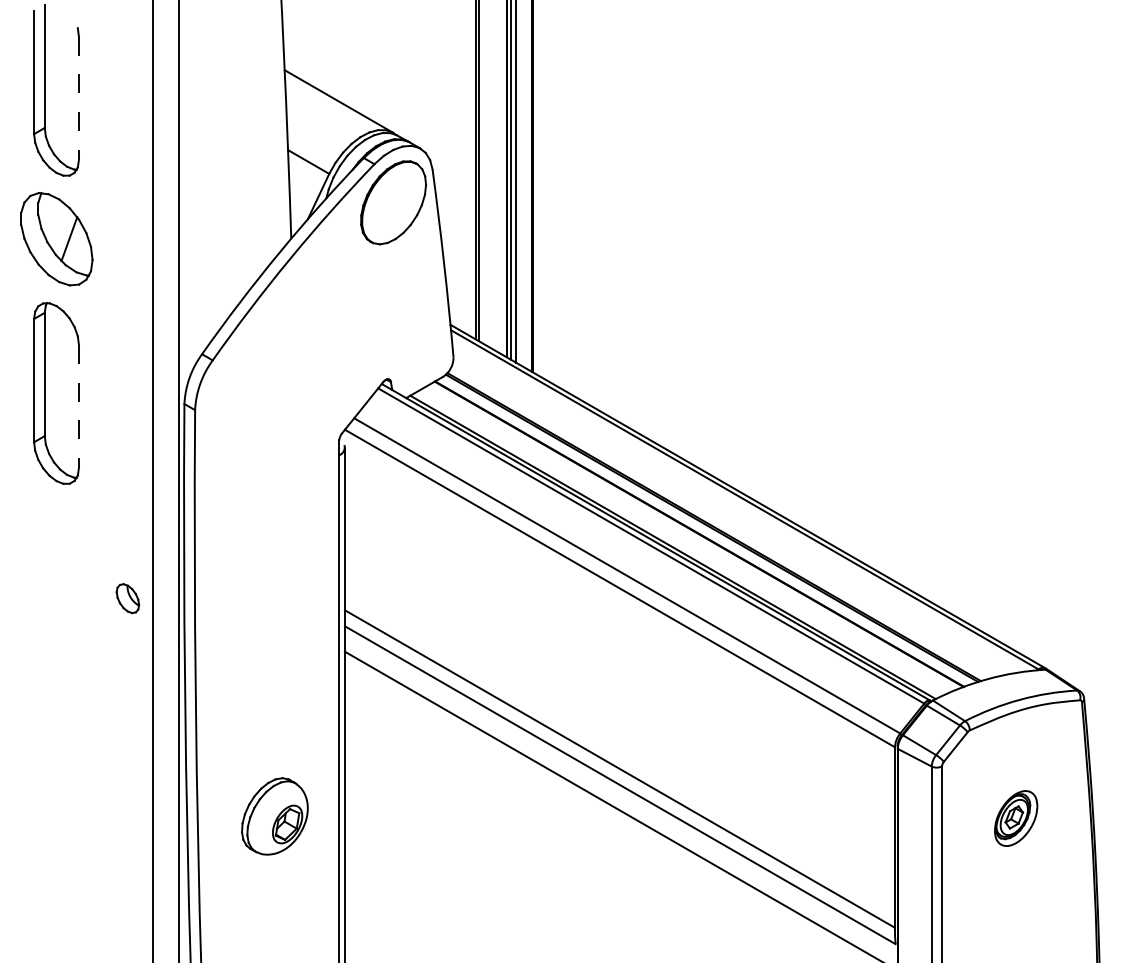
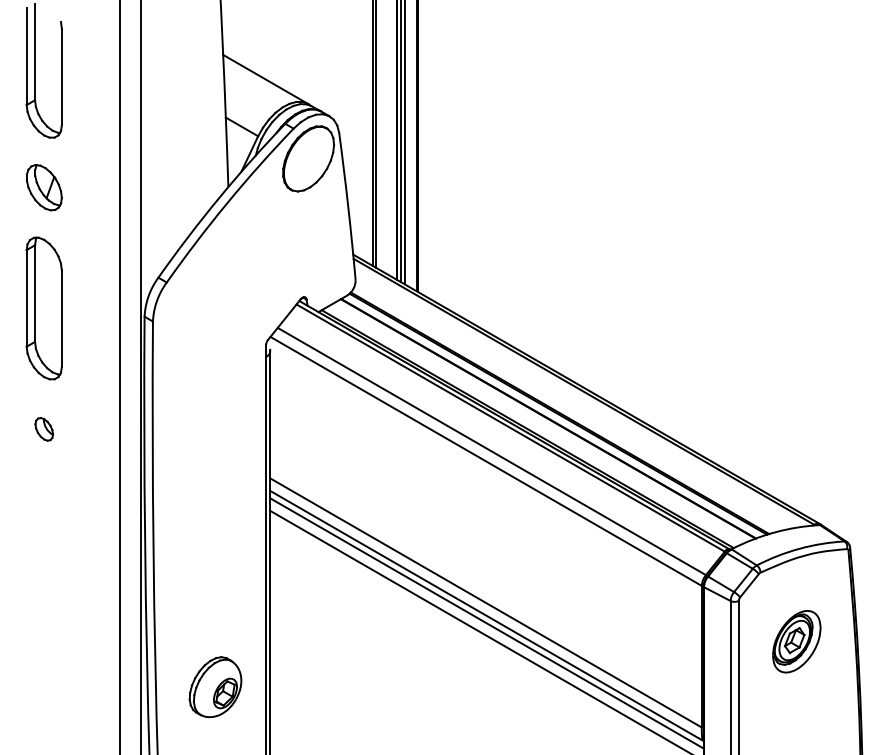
line: (78, 98) -> (61, 77), dashed -> solid
part: (55, 239) -> (43, 187), size x0.62
line: (78, 407) -> (61, 319), dashed -> solid
part: (126, 598) -> (43, 429), moved
line: (620, 795) -> (486, 623), added
part: (274, 816) -> (215, 687), moved
part: (1015, 818) -> (796, 641), size x1.43

